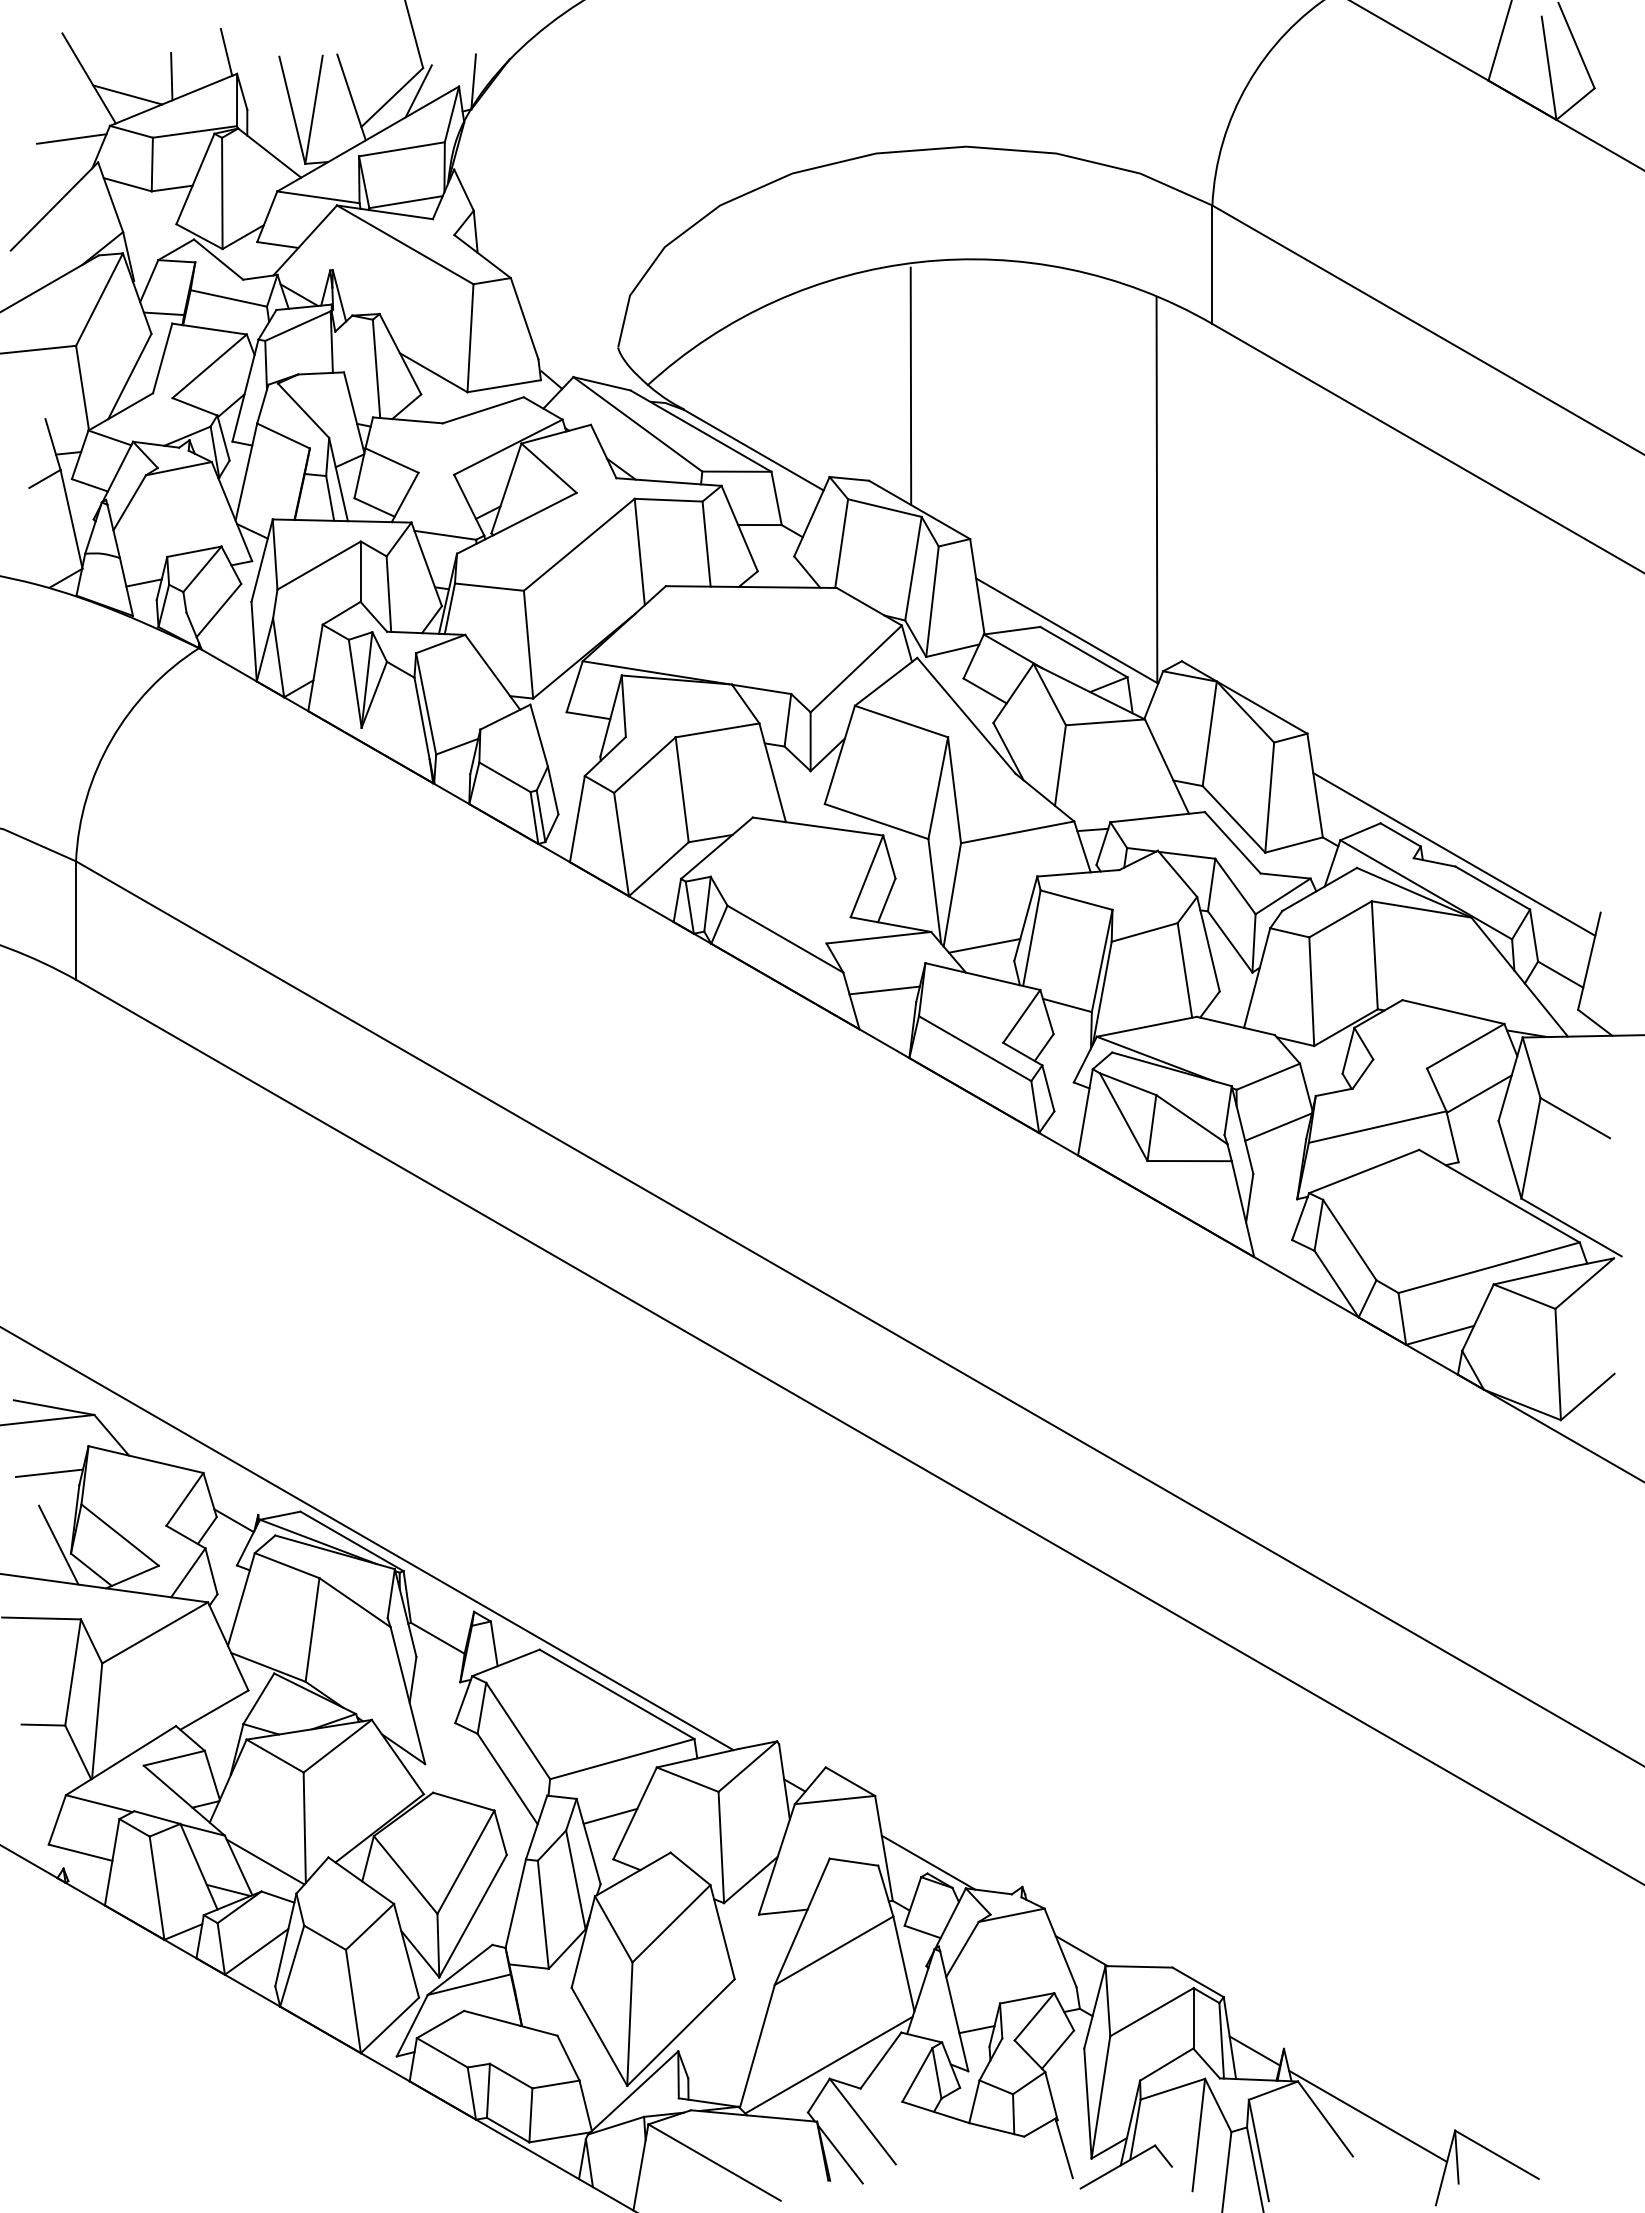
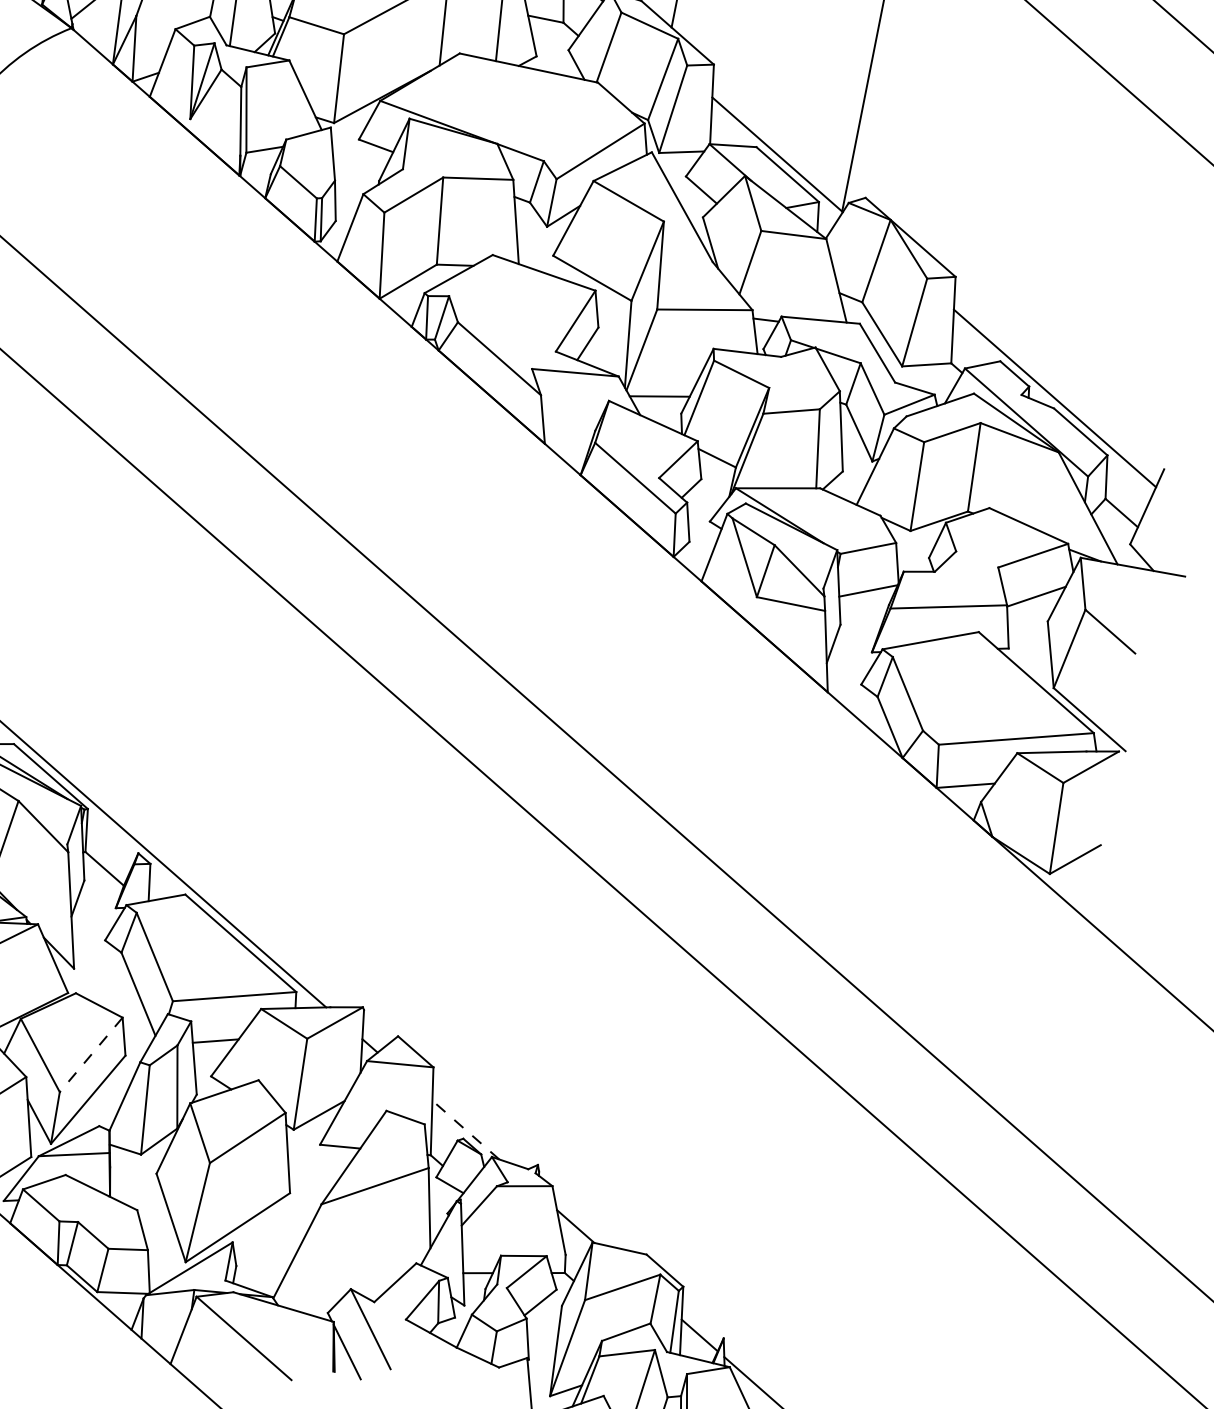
line: (884, 990) -> (571, 416), removed
line: (465, 1862) -> (90, 1055), solid -> dashed
line: (928, 1862) -> (465, 1129), solid -> dashed
line: (828, 2064) -> (352, 1277), removed

